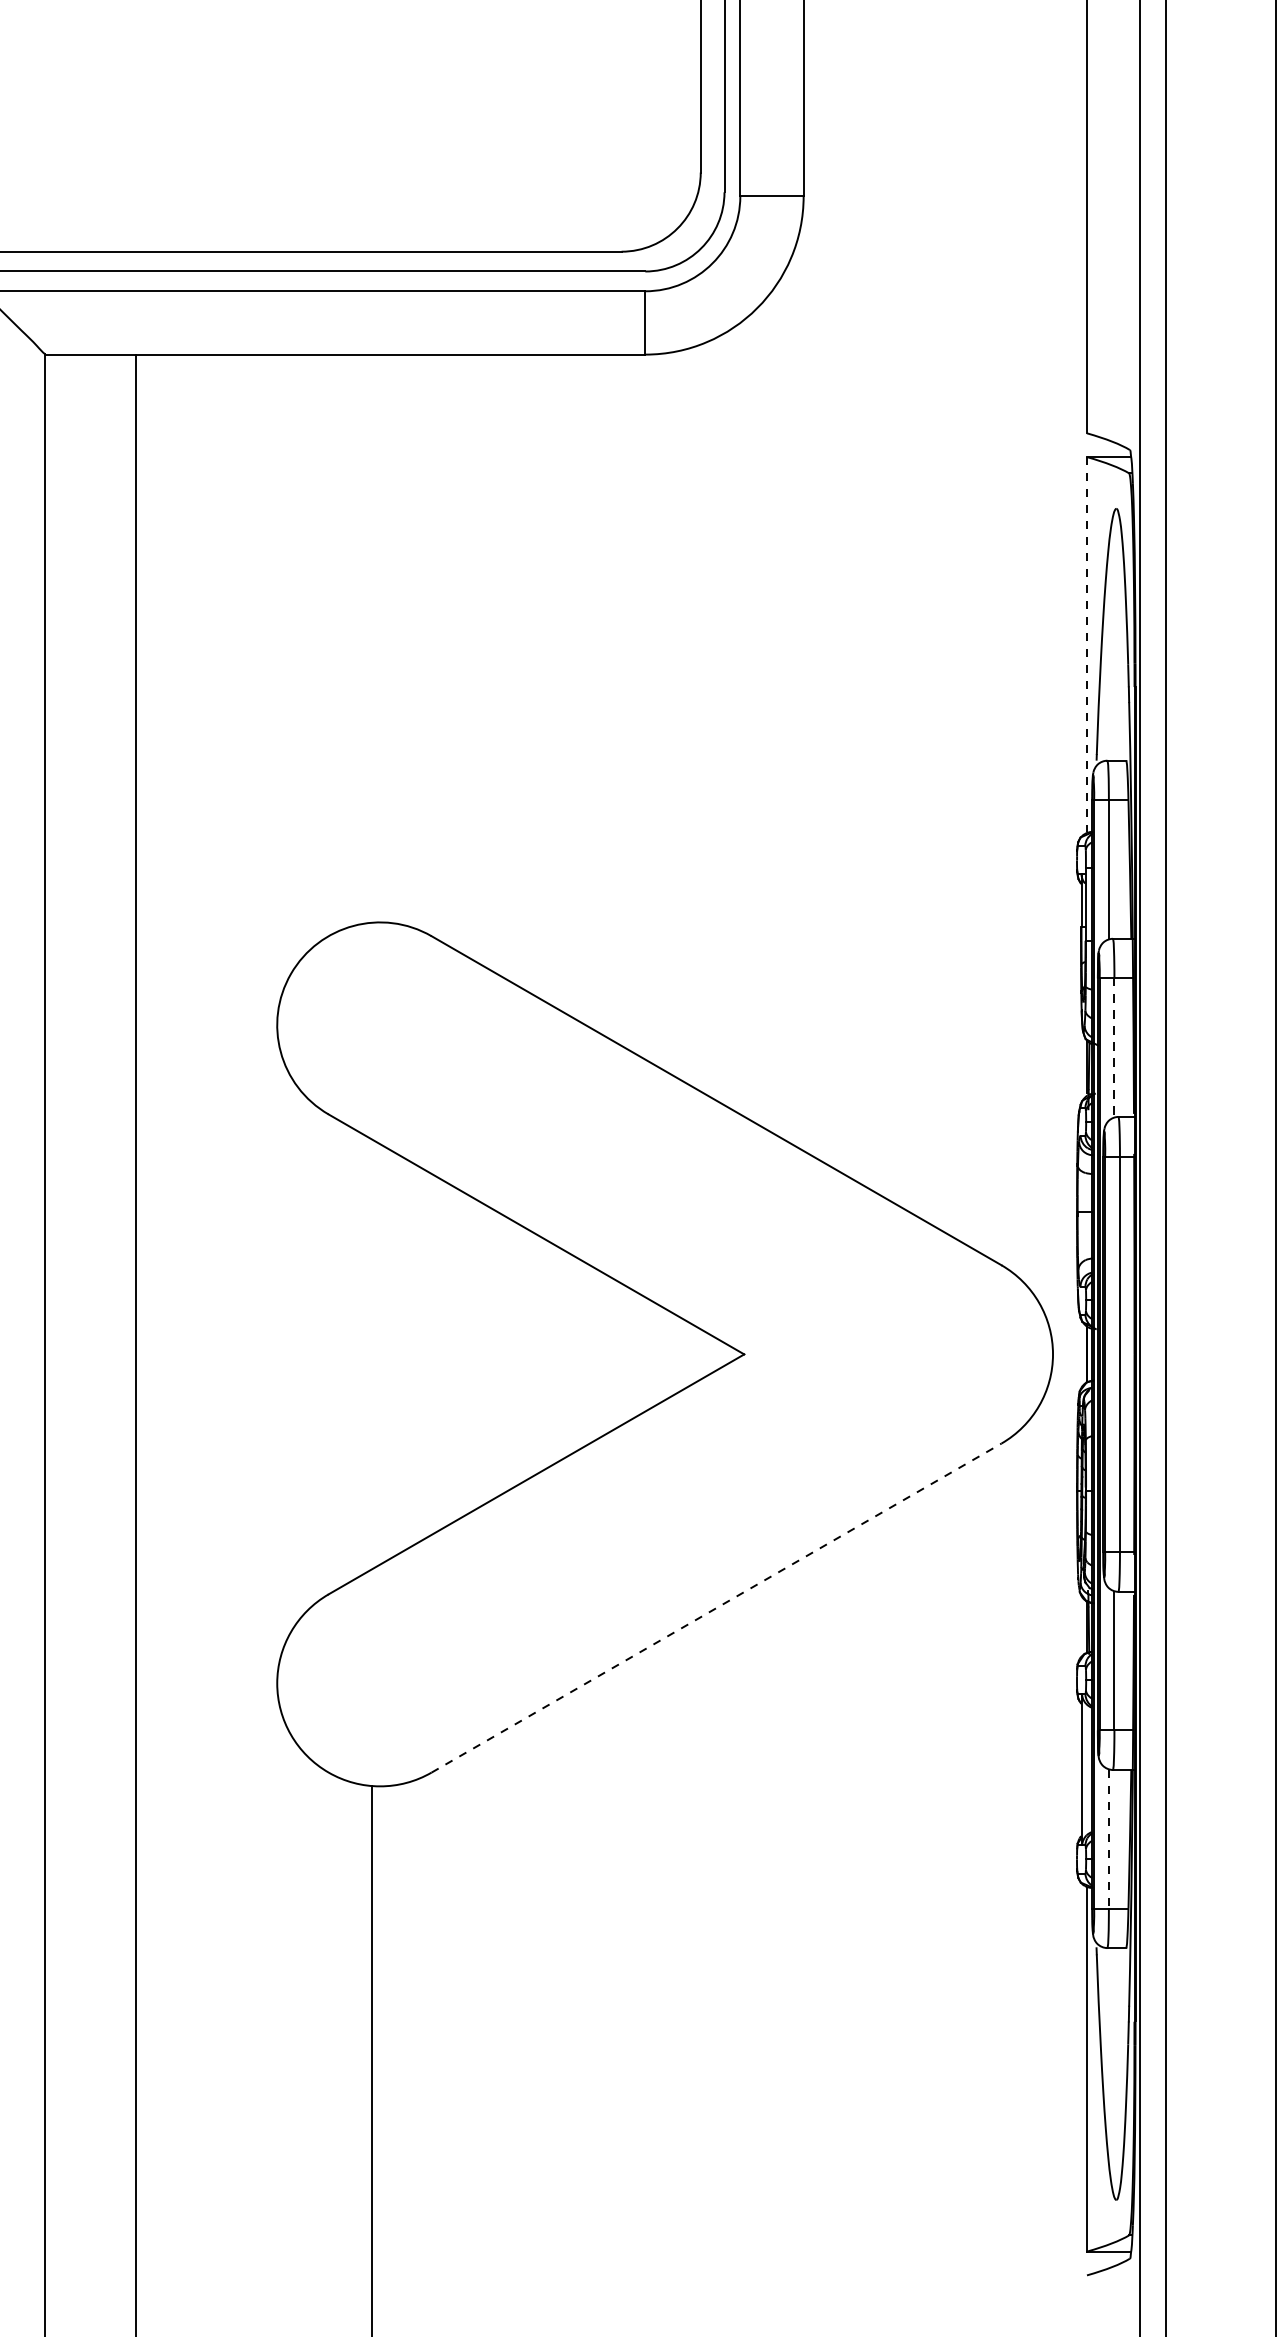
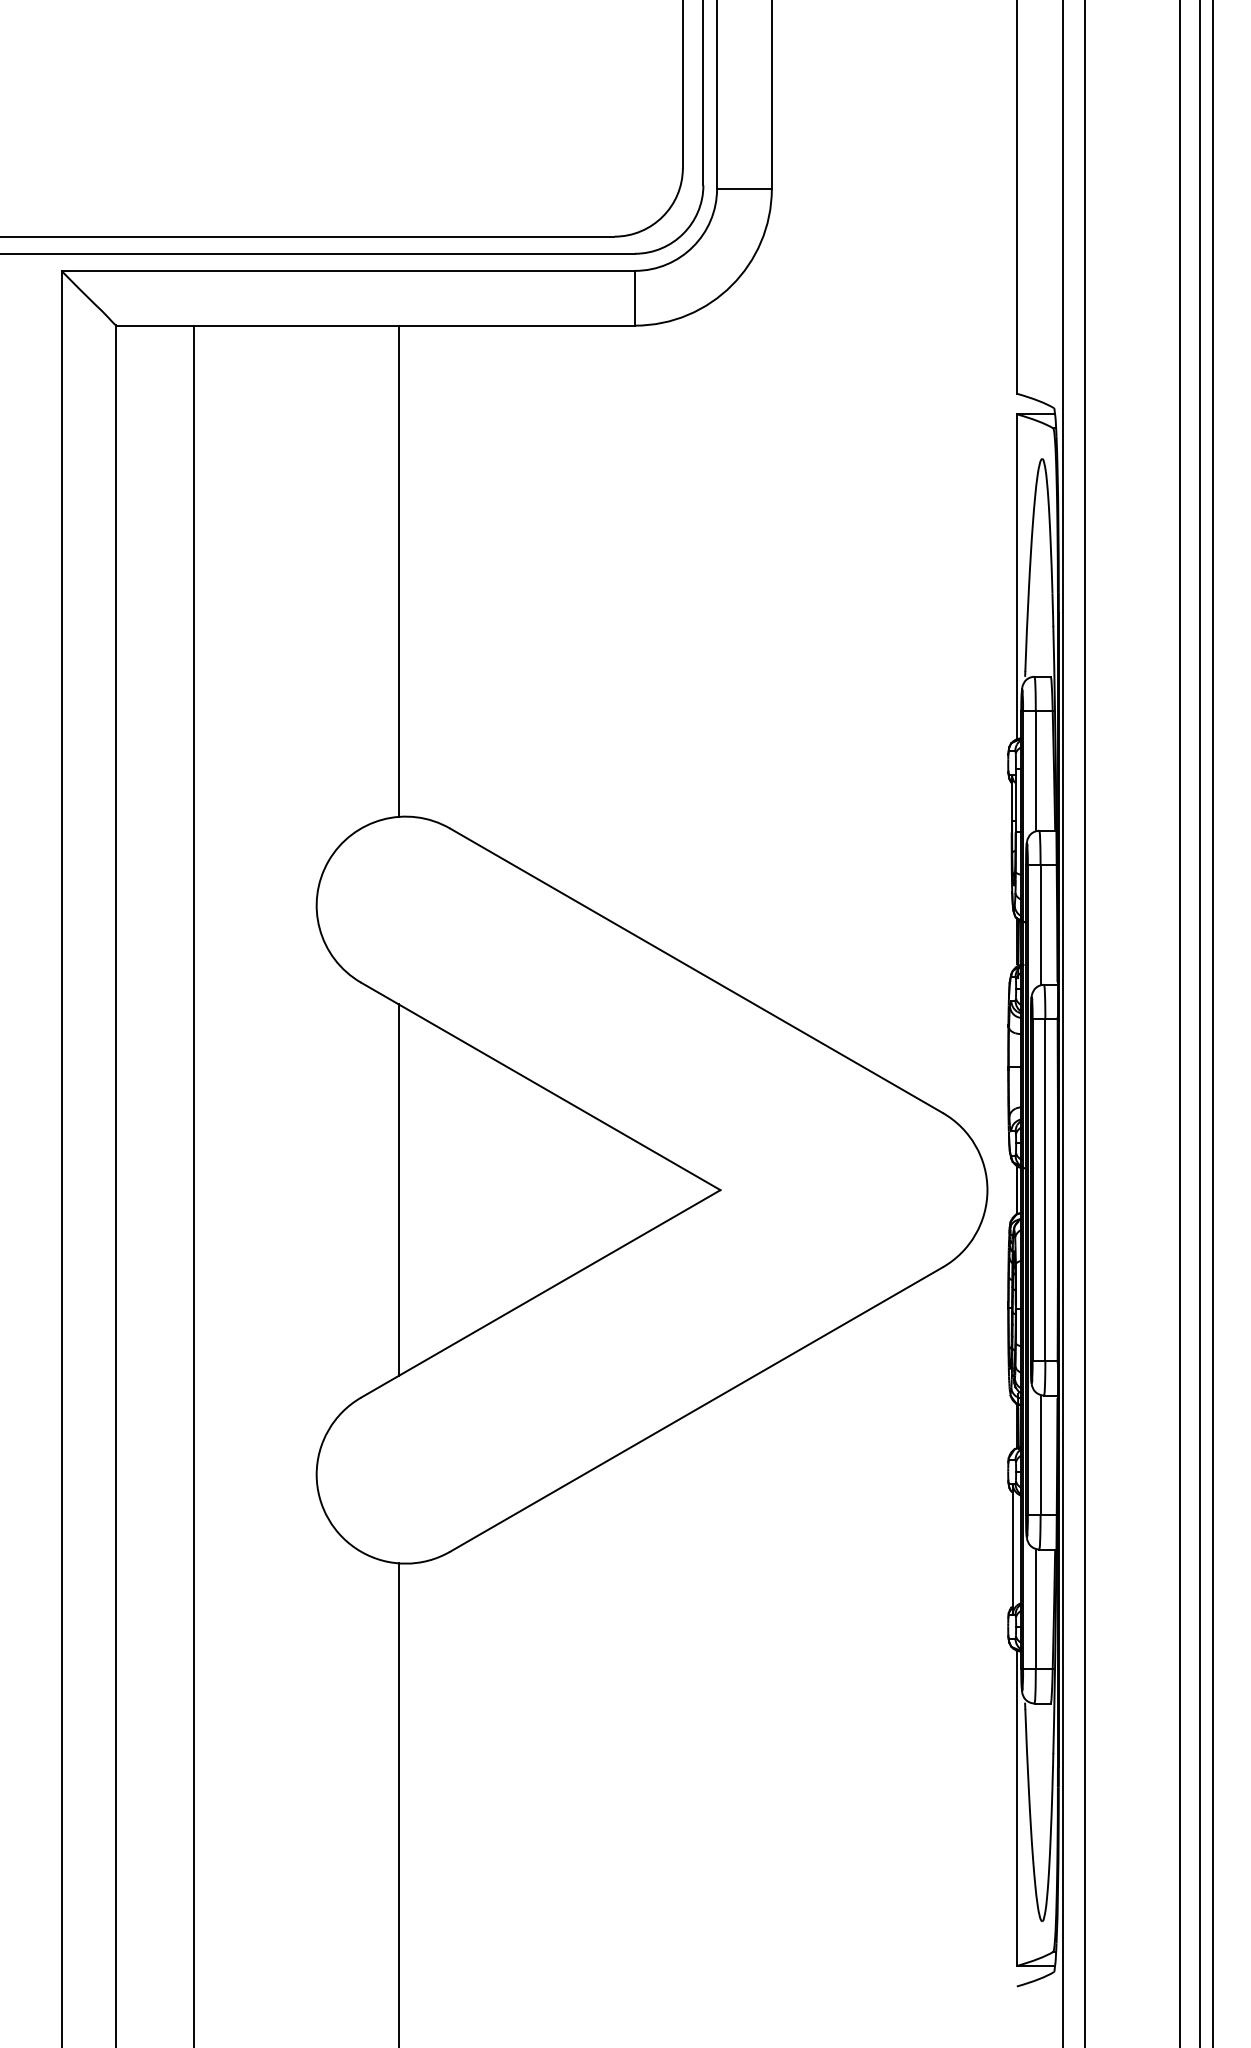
line: (371, 637) -> (398, 570), added
line: (1086, 644) -> (1016, 576), dashed -> solid
line: (1114, 1047) -> (1040, 924), dashed -> solid
line: (371, 1353) -> (398, 1189), added
line: (716, 1608) -> (696, 1409), dashed -> solid
line: (1108, 1839) -> (1035, 1609), dashed -> solid

